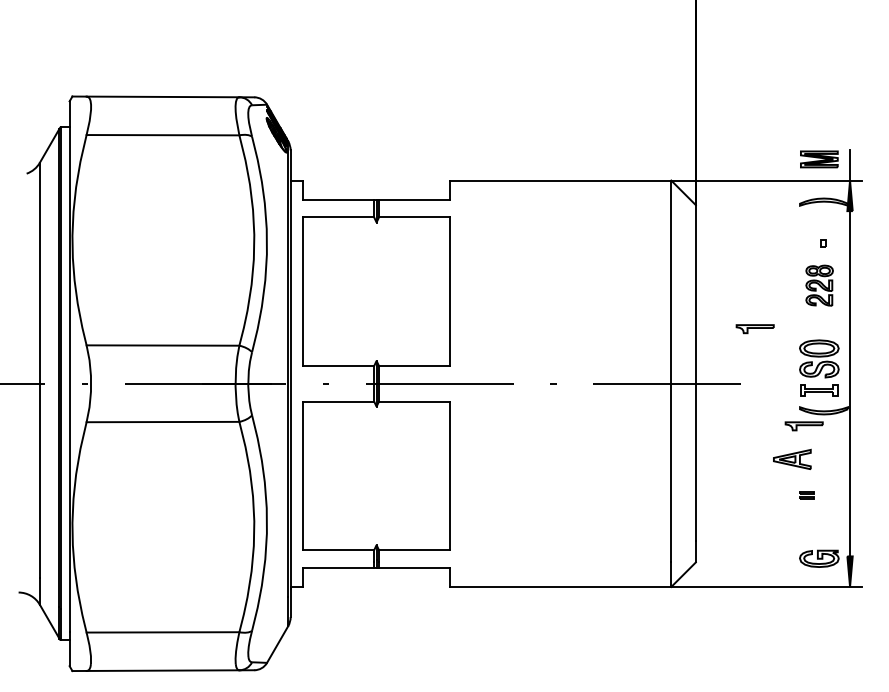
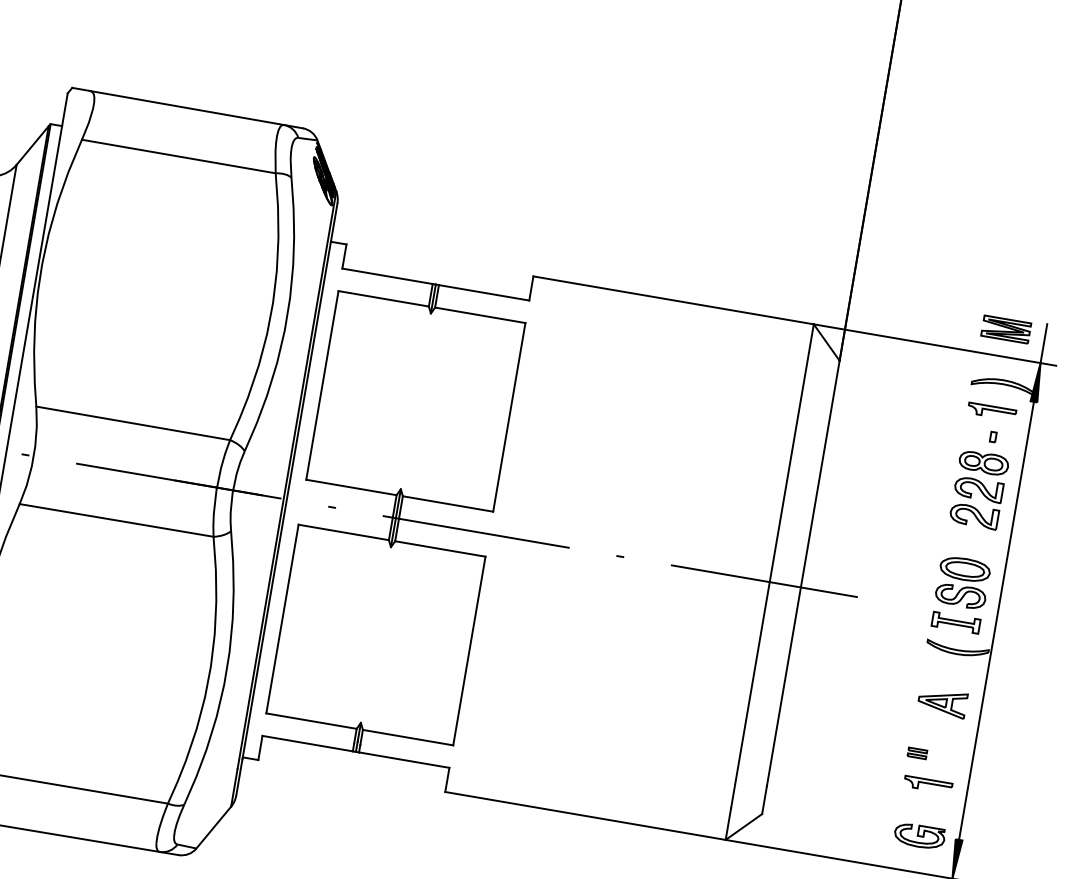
part: (819, 285) -> (979, 489), size x1.43
part: (754, 329) -> (991, 411), moved
part: (803, 426) -> (927, 784), moved
part: (792, 458) -> (942, 701), moved

